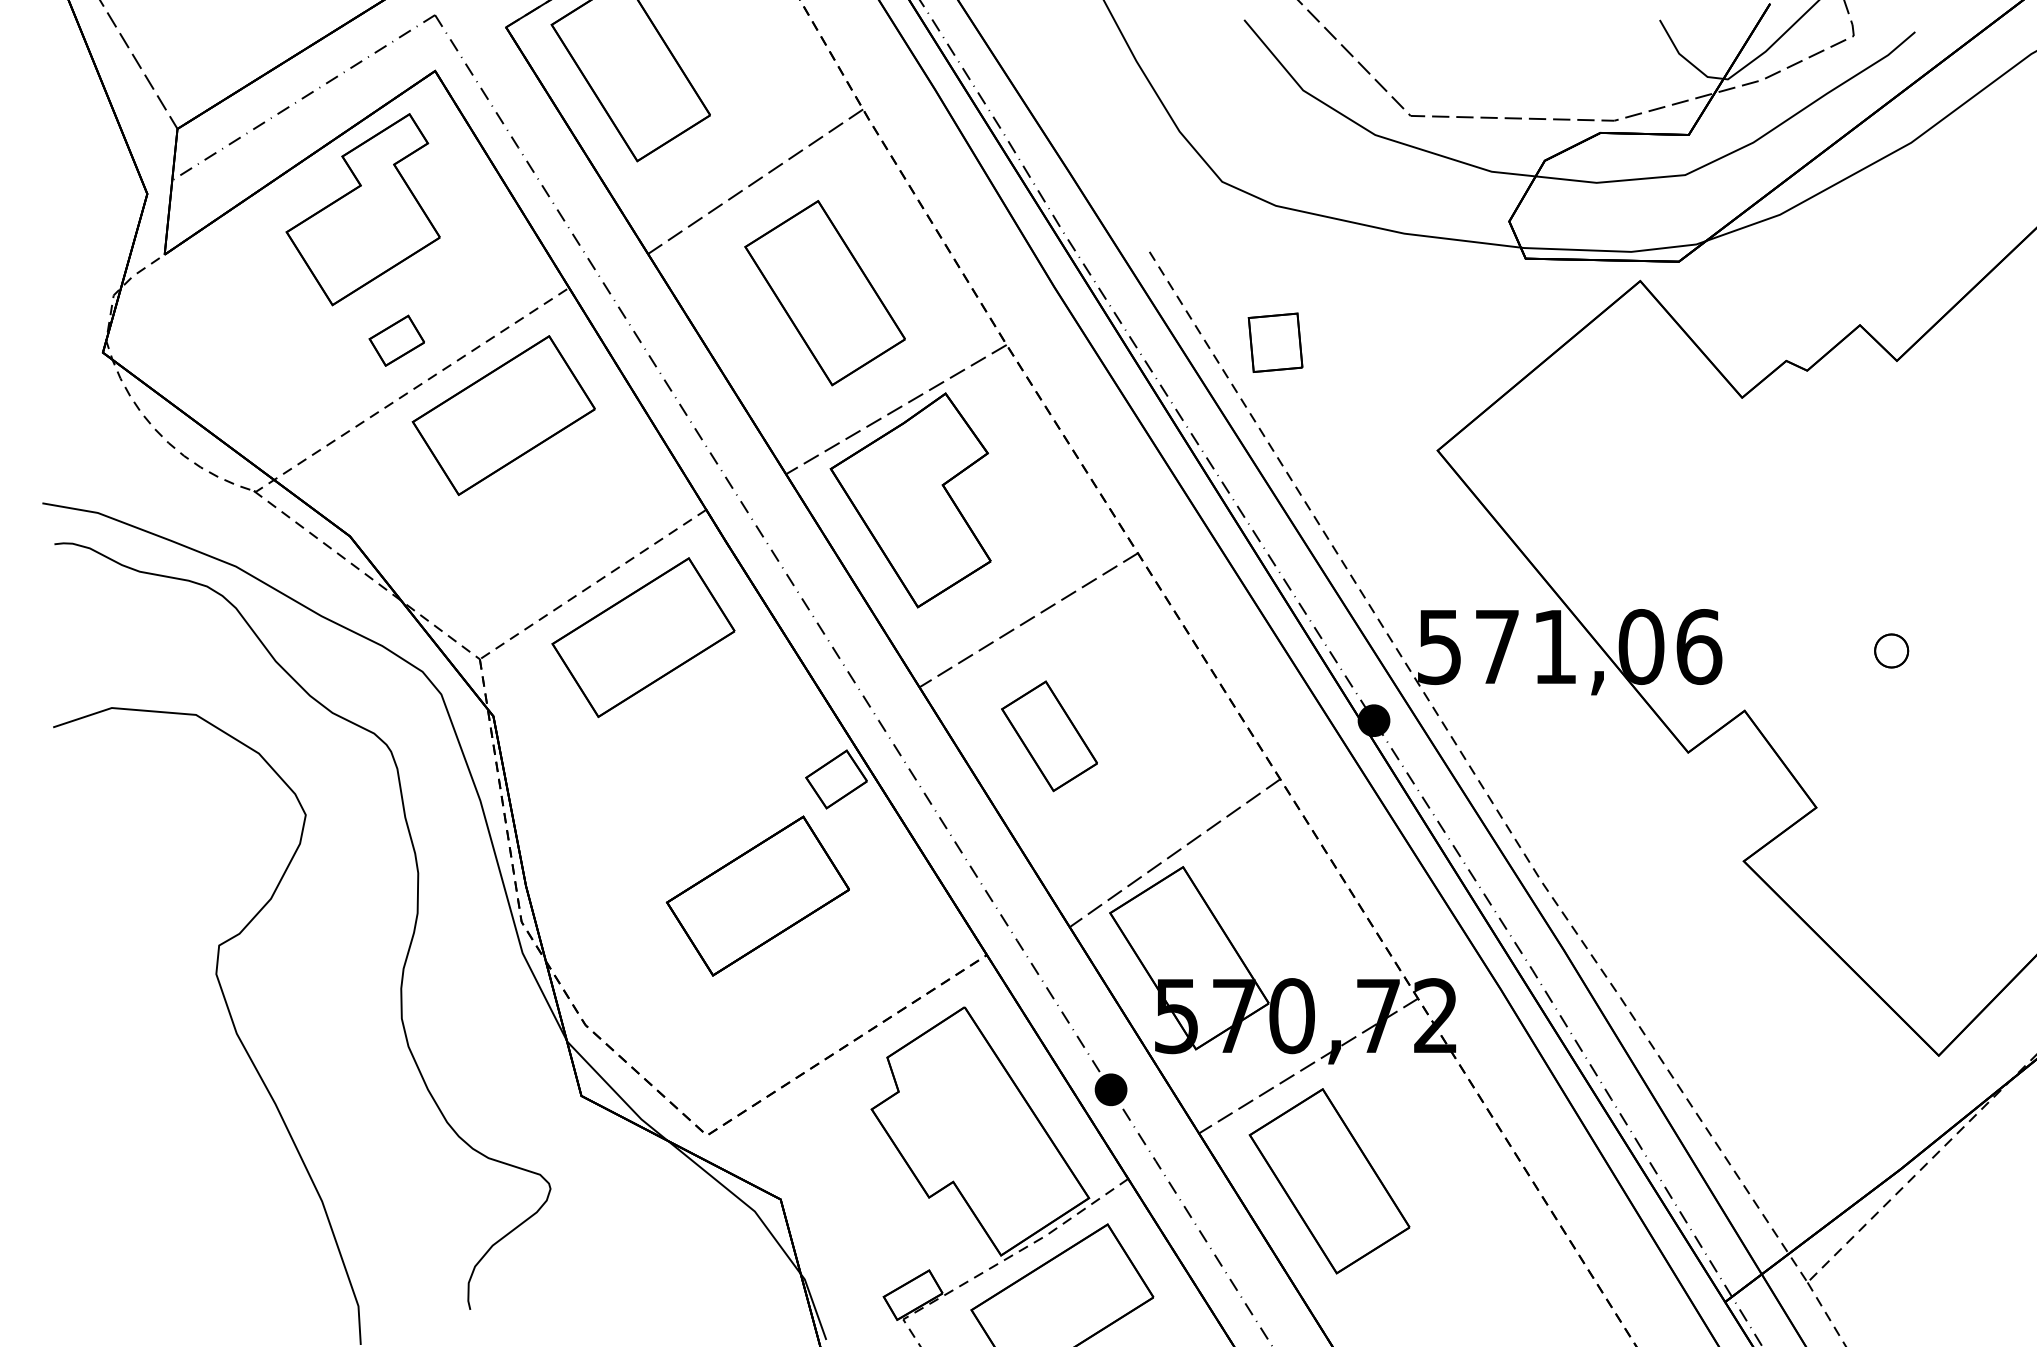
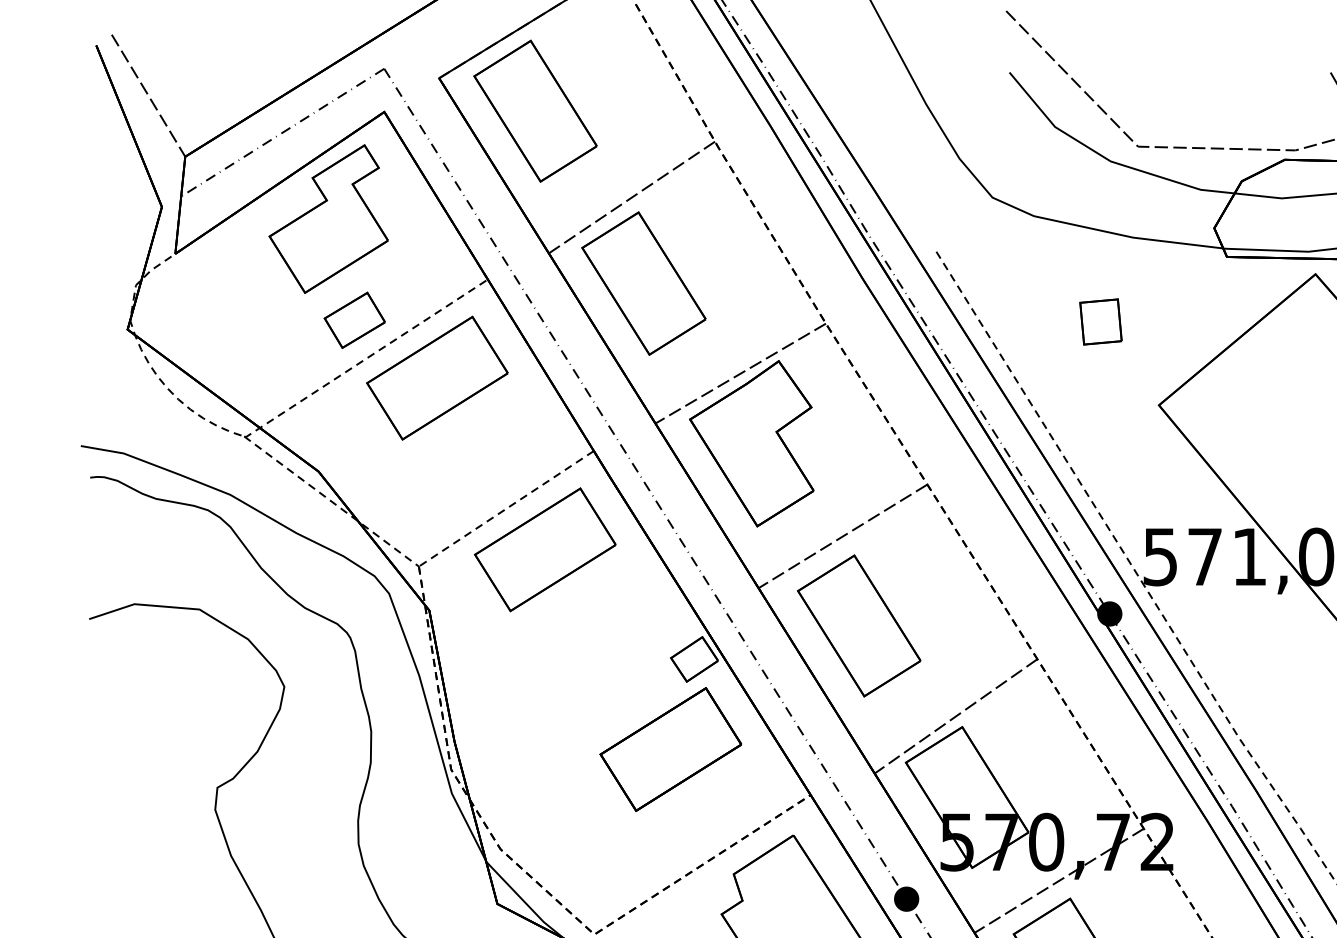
part: (824, 293) -> (643, 283), moved
part: (396, 340) -> (354, 320), size x1.43
part: (1275, 342) -> (1100, 321), moved
part: (1049, 736) -> (859, 626), size x1.67
part: (757, 895) -> (670, 749), moved

